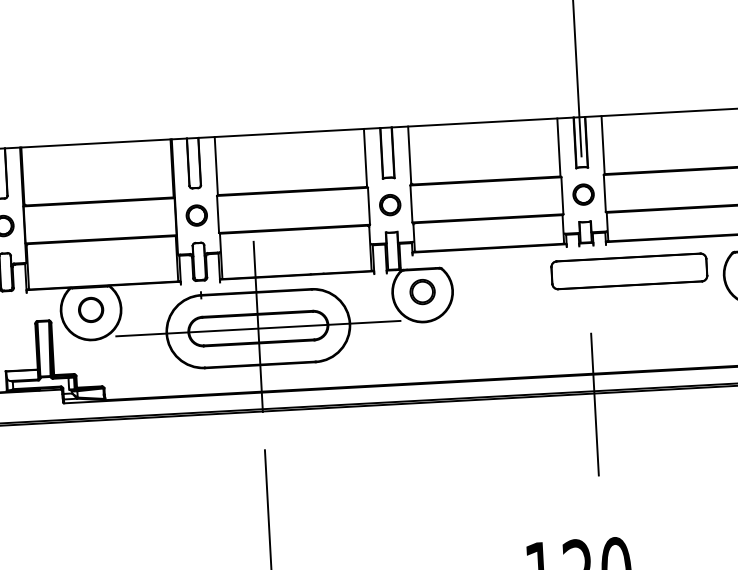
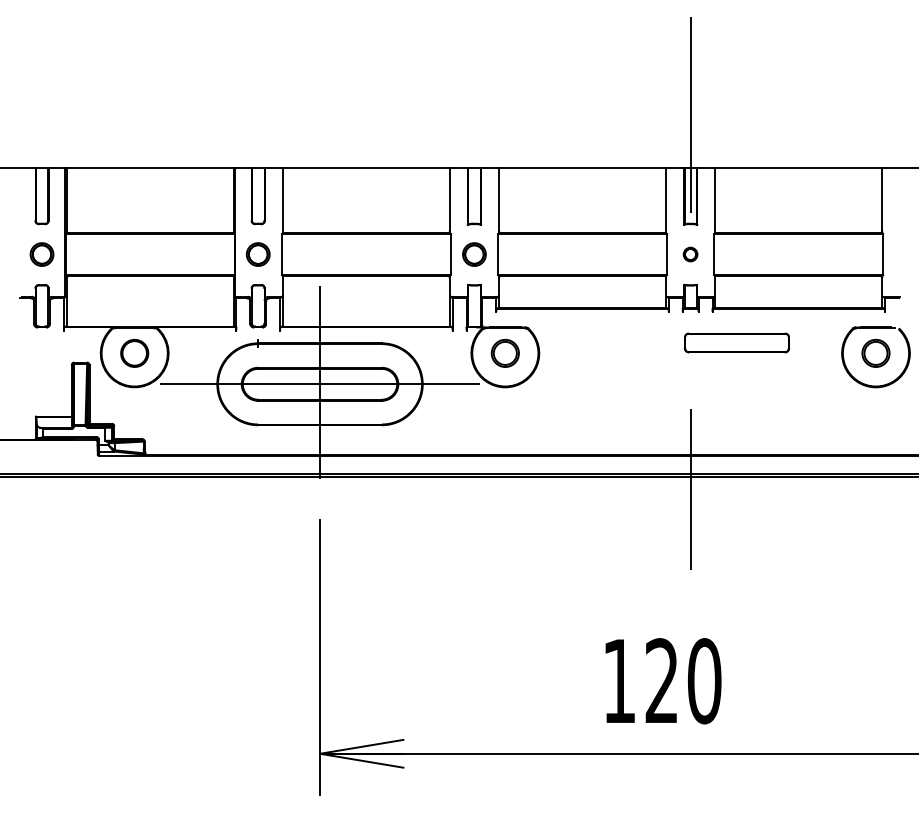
part: (583, 194) -> (690, 254), size x0.6
part: (628, 271) -> (736, 342), size x0.6

